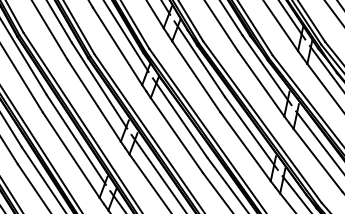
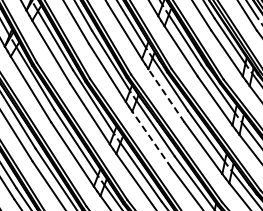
line: (196, 76) -> (166, 95), solid -> dashed
line: (176, 135) -> (151, 139), solid -> dashed

